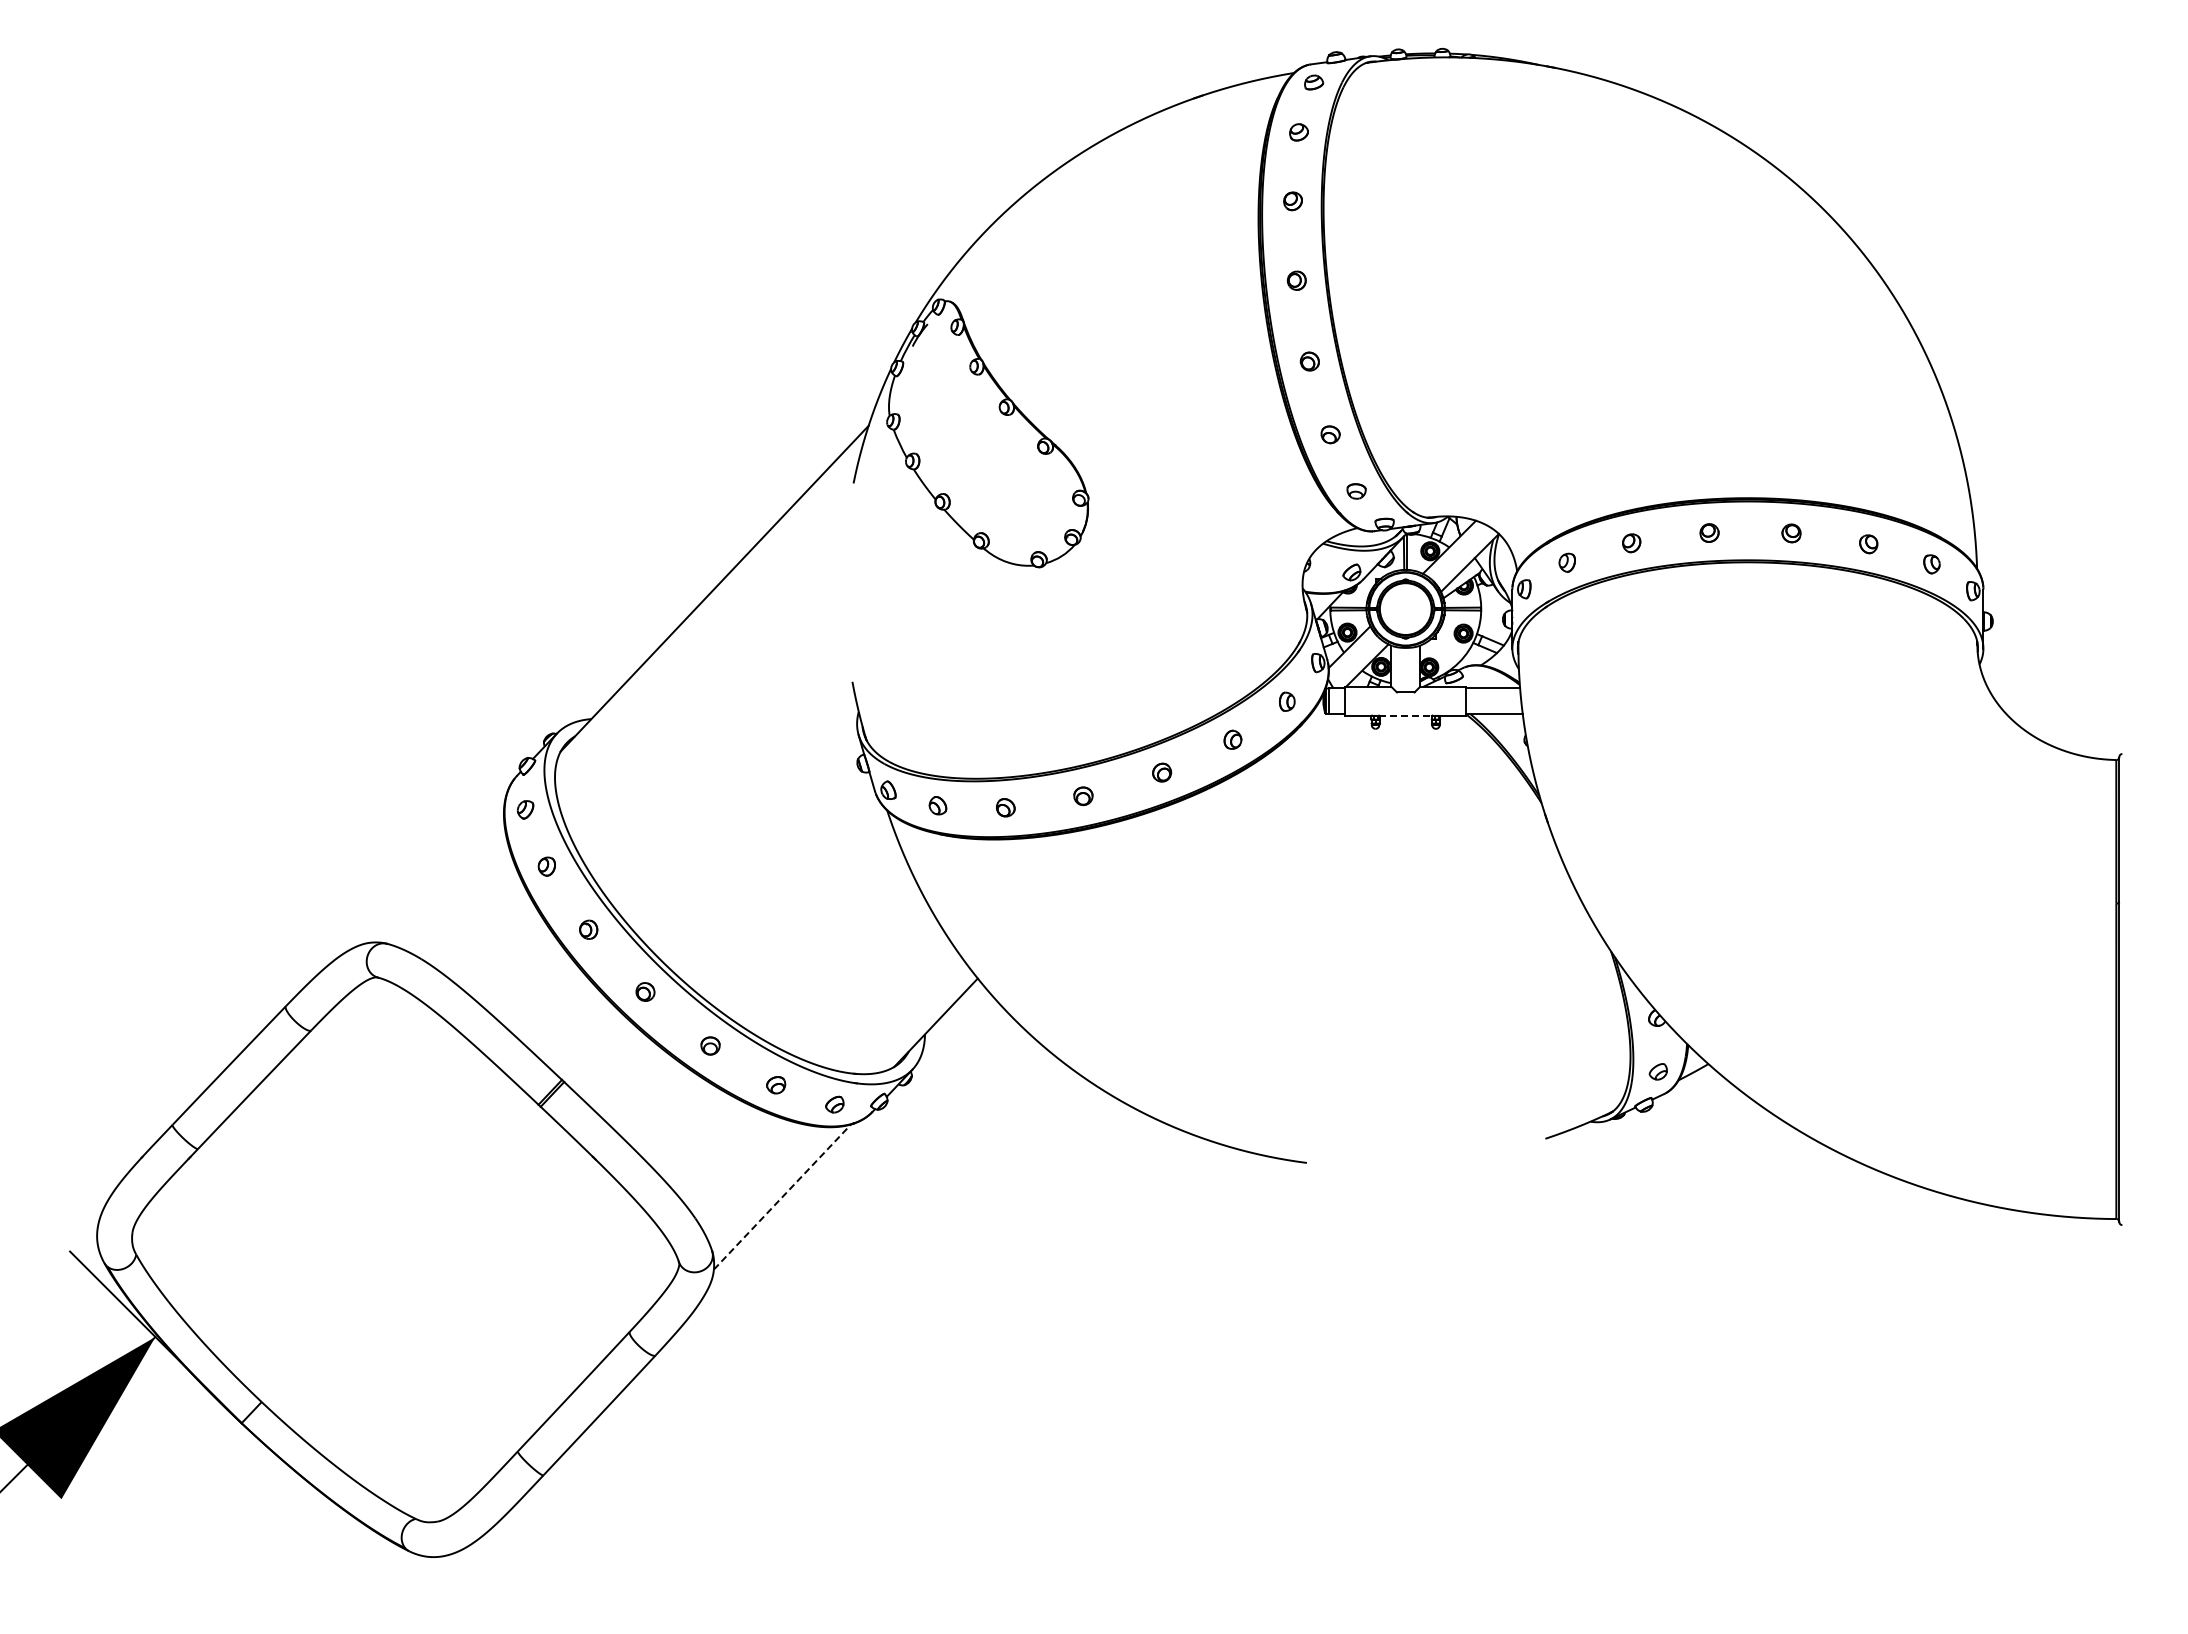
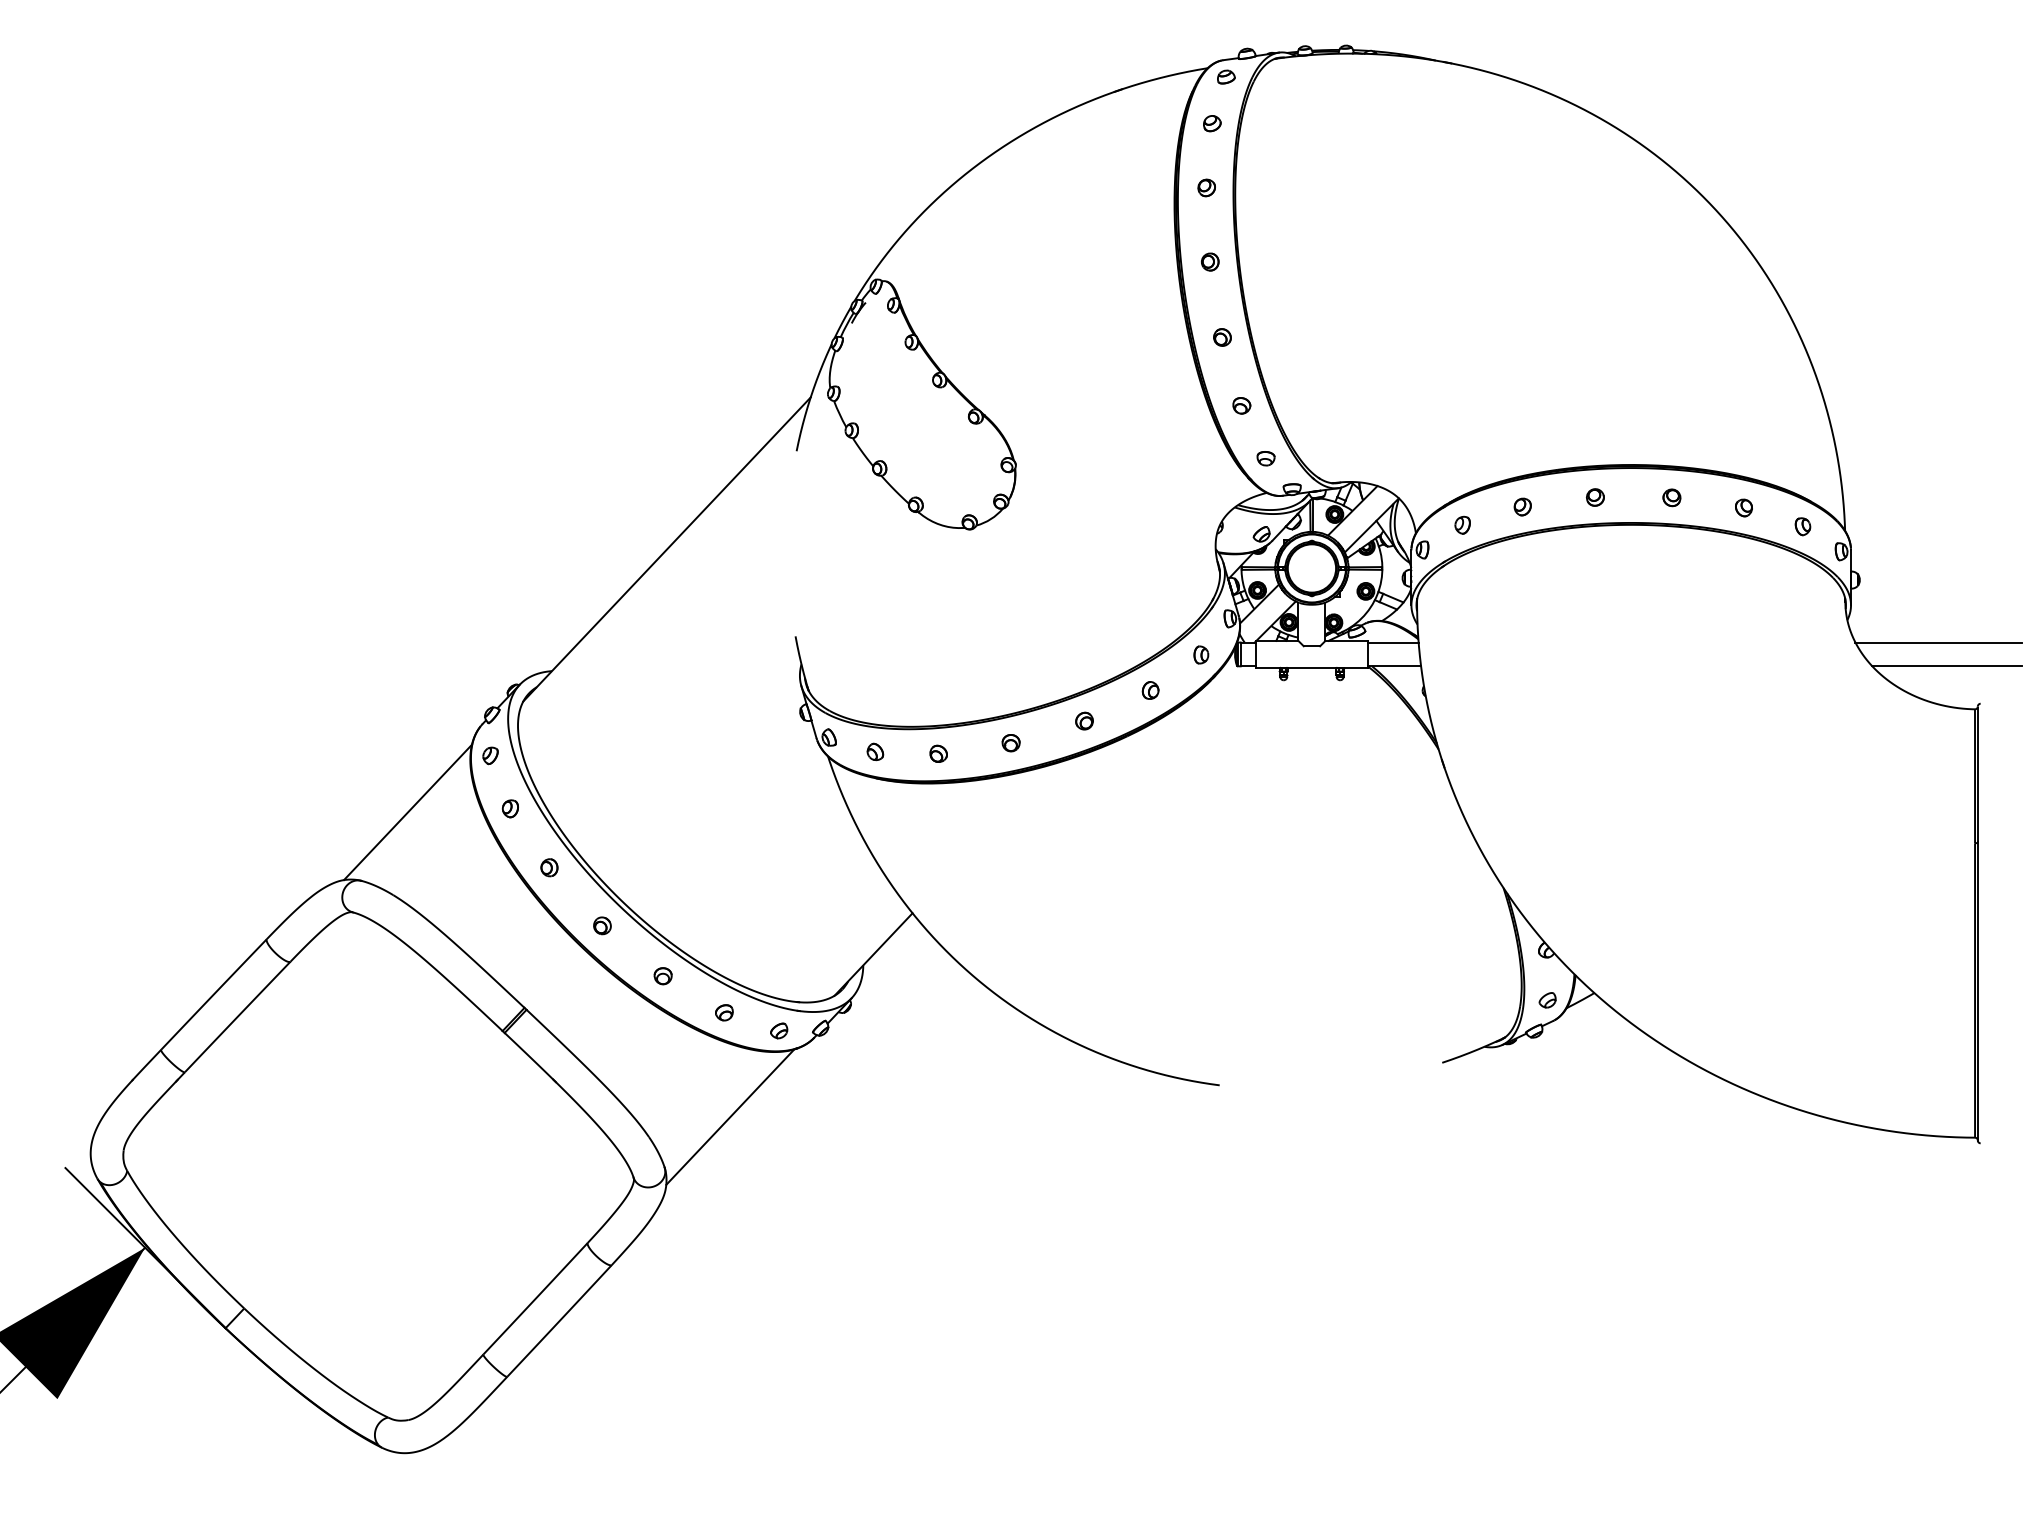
line: (2077, 688) -> (1938, 642), added
line: (2086, 713) -> (1947, 665), added
line: (1405, 715) -> (1311, 667), dashed -> solid
line: (436, 869) -> (407, 811), added
line: (782, 1197) -> (730, 1117), dashed -> solid

